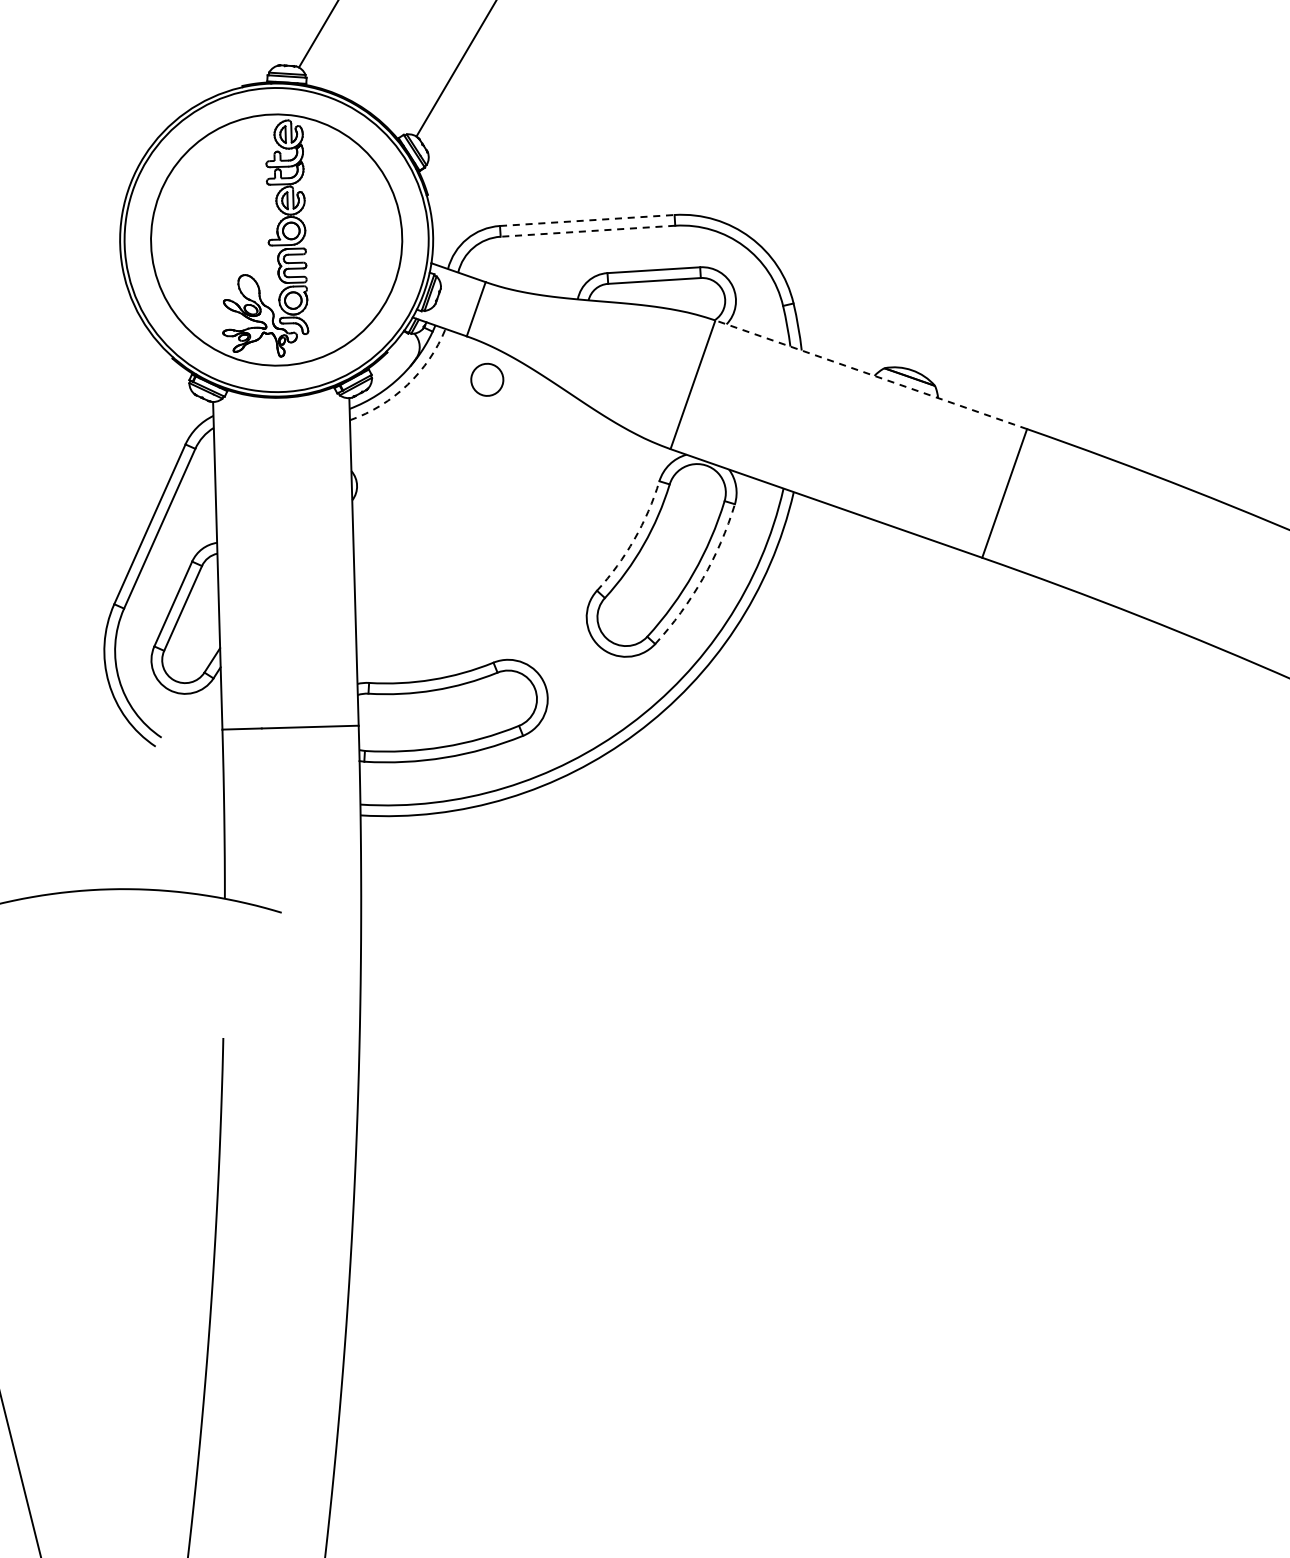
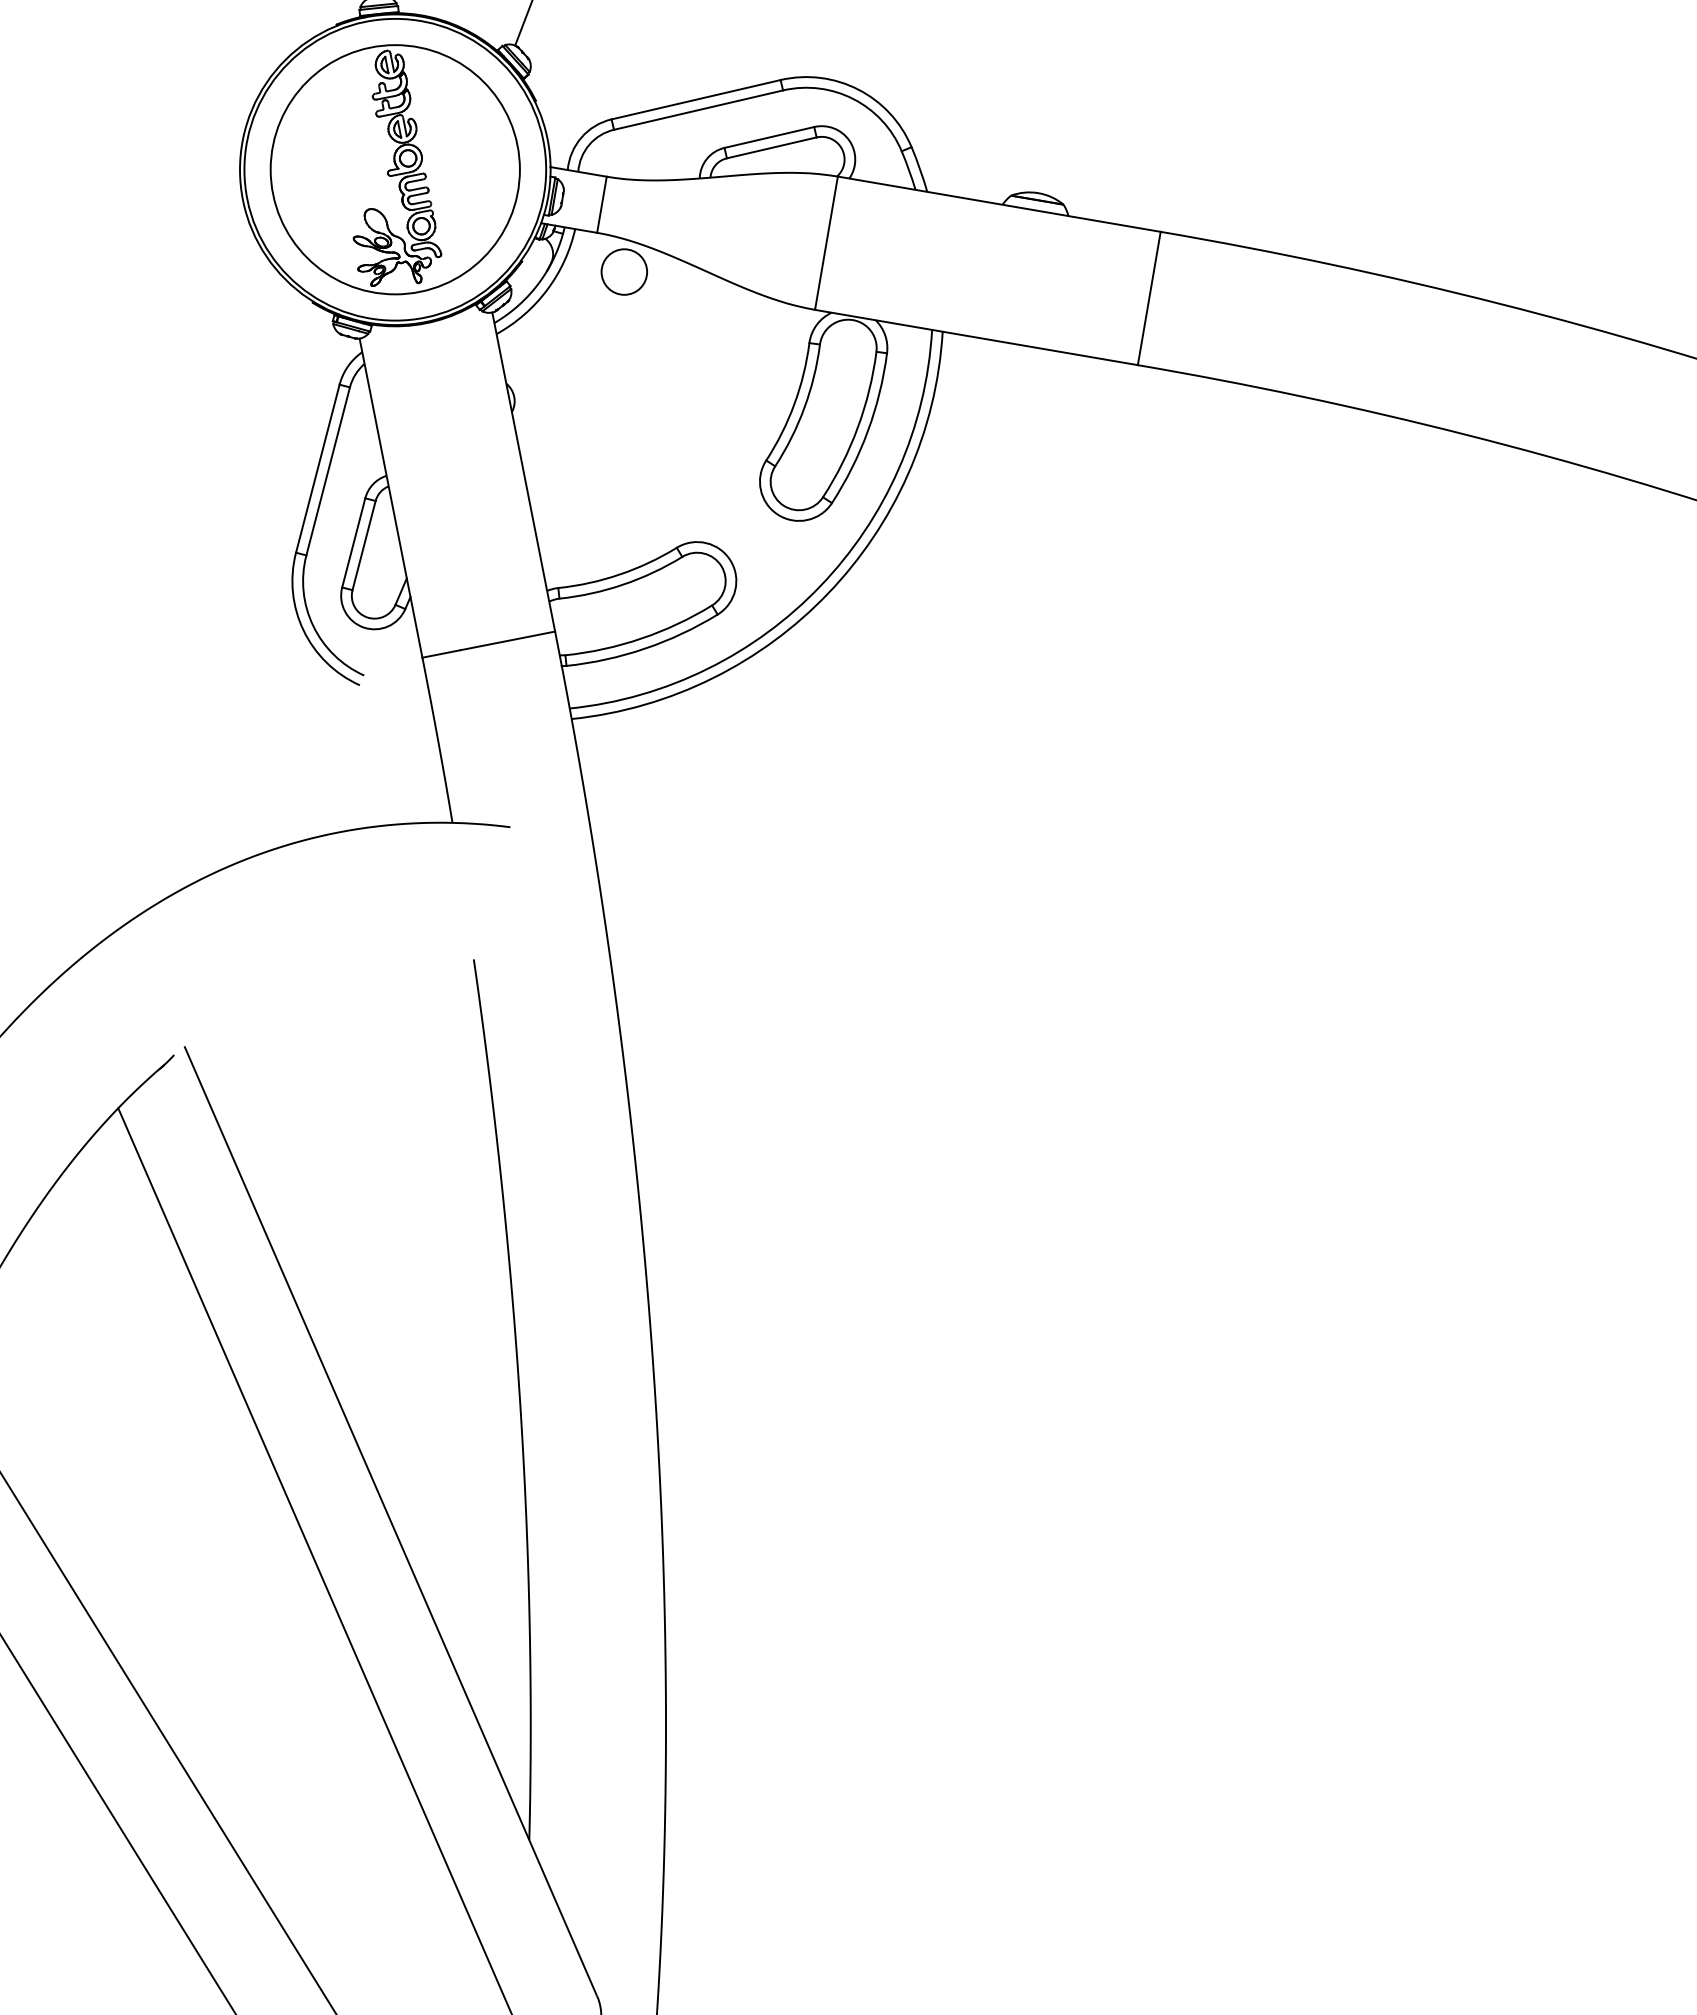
line: (587, 220) -> (696, 99), dashed -> solid
line: (587, 231) -> (698, 110), dashed -> solid
line: (871, 375) -> (999, 204), dashed -> solid
circle: (487, 379) -> (624, 271), size x1.43
arc: (407, 385) -> (547, 290), dashed -> solid
arc: (634, 539) -> (794, 404), dashed -> solid
arc: (702, 578) -> (867, 431), dashed -> solid

